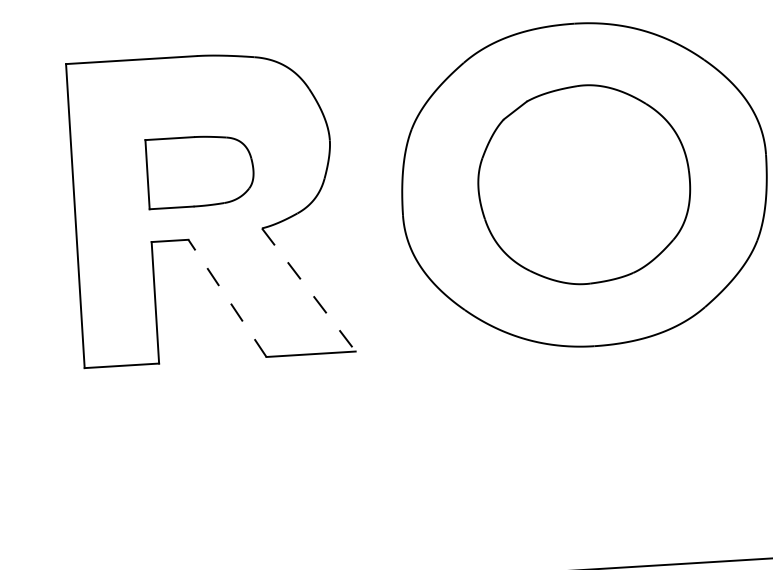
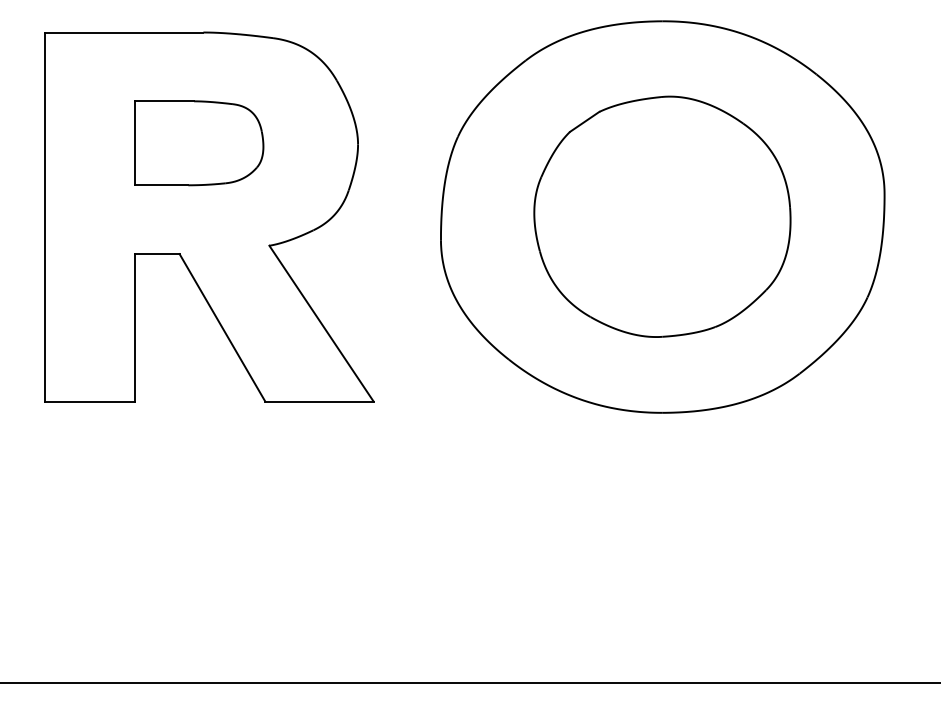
part: (200, 171) -> (199, 143), moved
line: (308, 289) -> (321, 323), dashed -> solid
line: (227, 298) -> (222, 327), dashed -> solid

